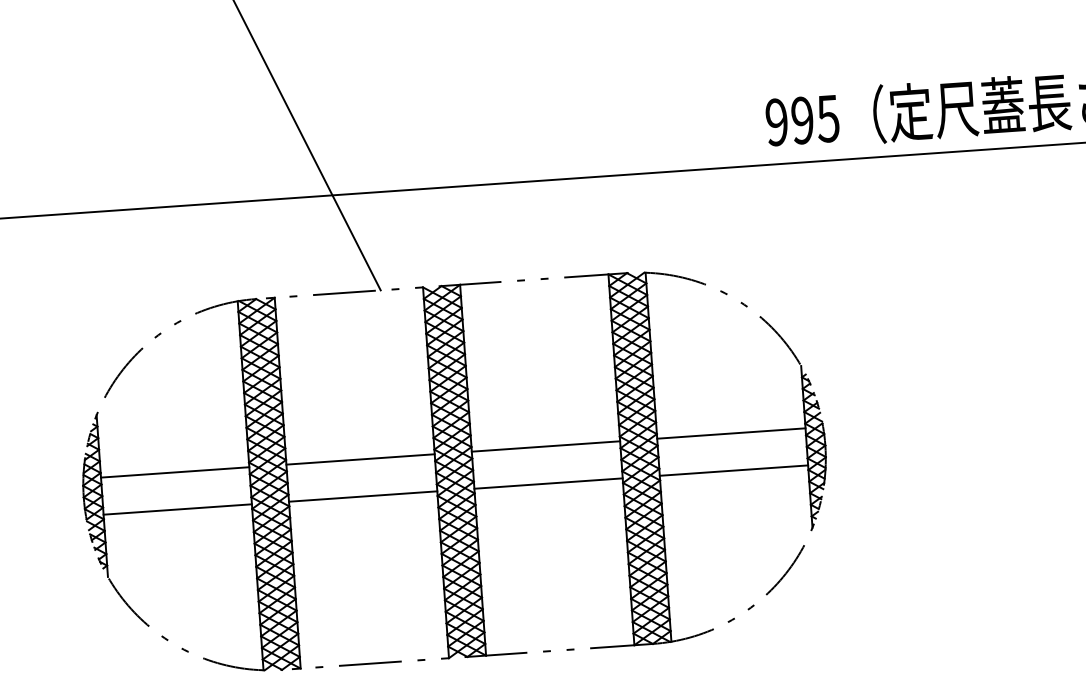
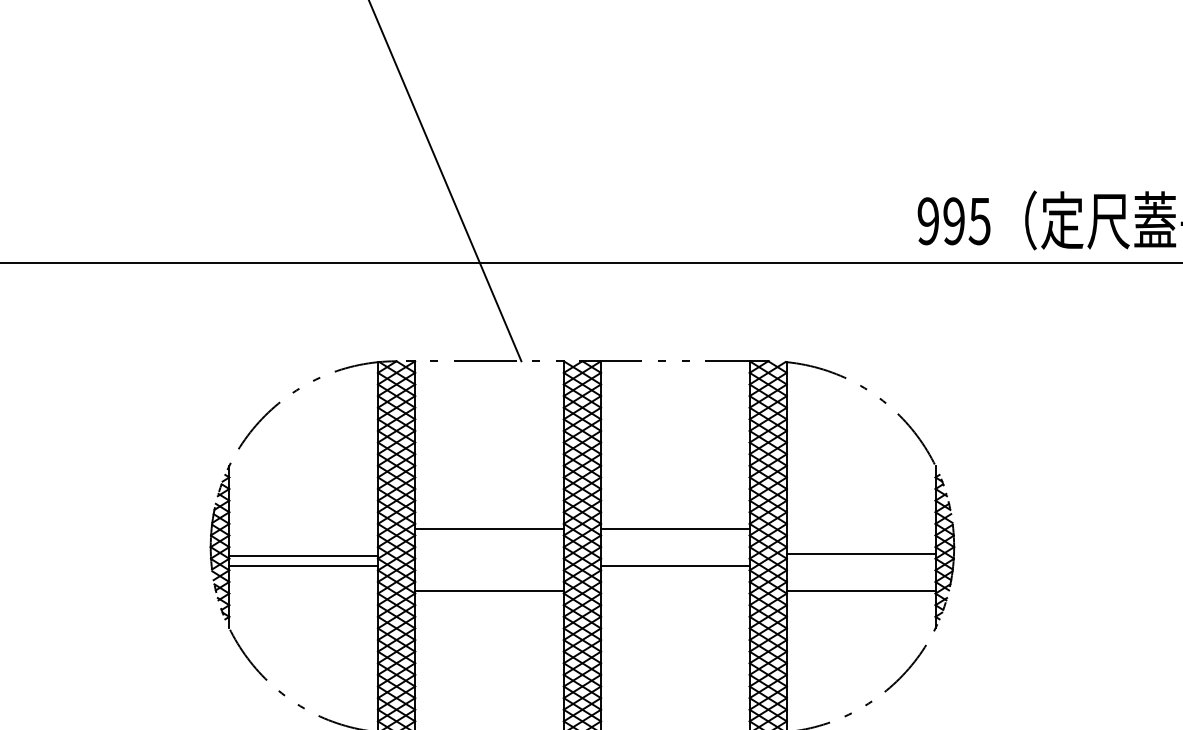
line: (730, 433) -> (860, 553), moved
line: (733, 470) -> (860, 590), moved
line: (175, 472) -> (303, 555), moved
line: (363, 496) -> (489, 590), moved

